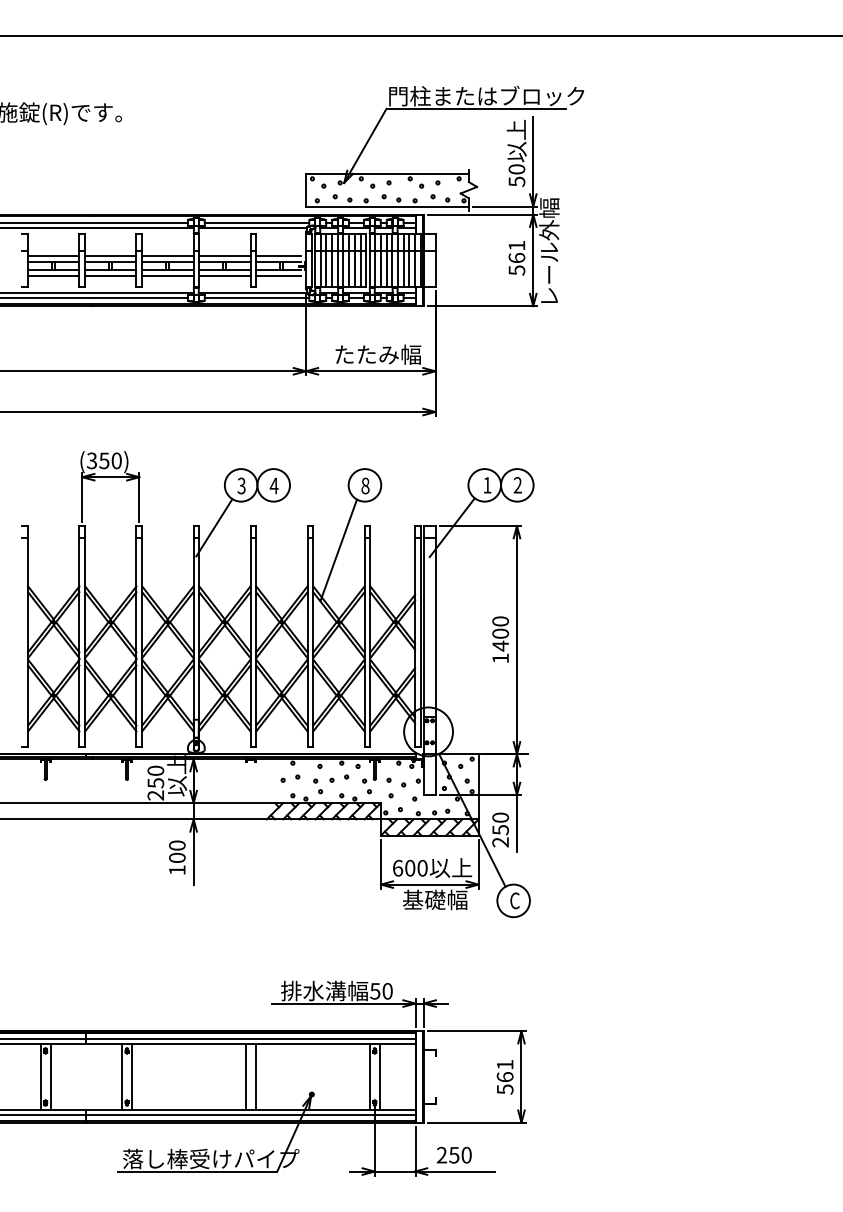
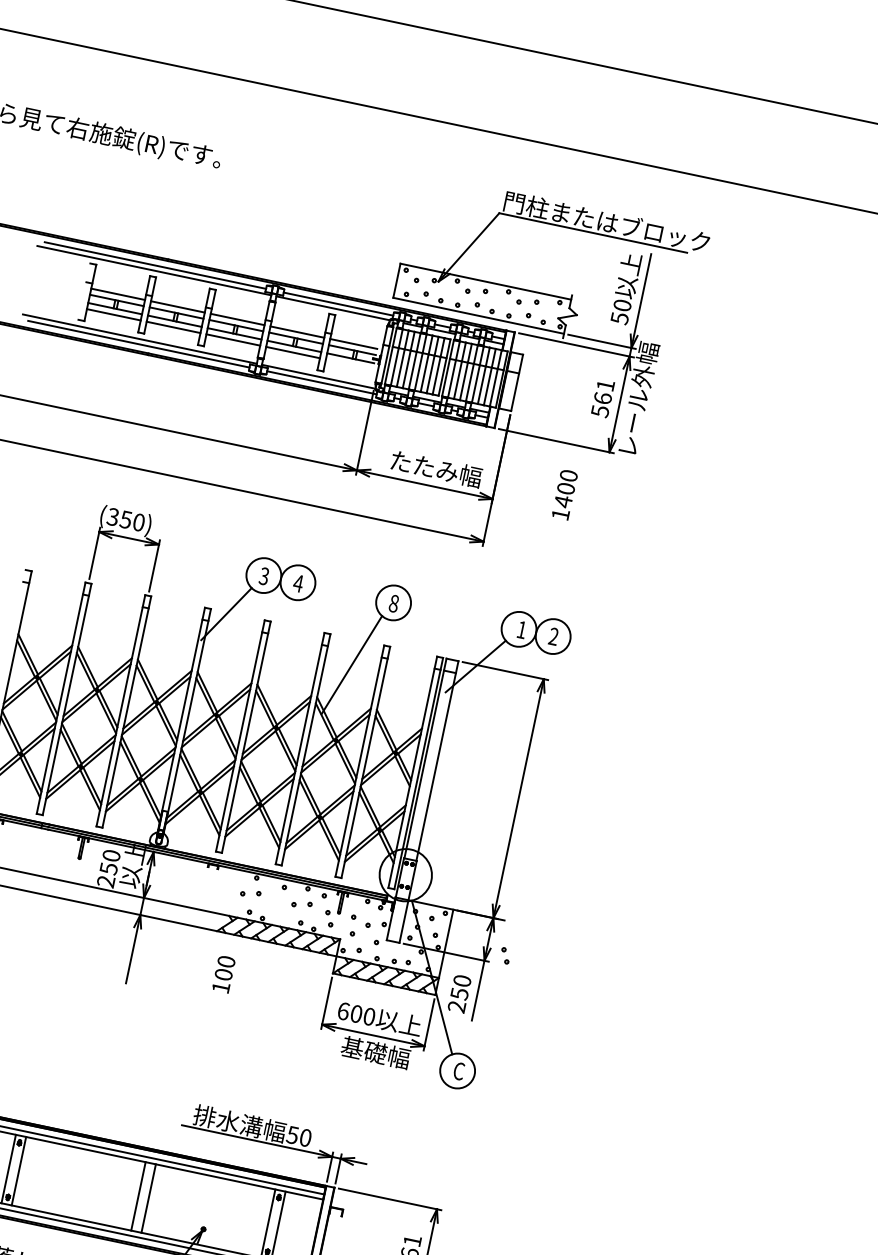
line: (278, 275) -> (349, 364), removed
text: (500, 639) -> (564, 494), moved
part: (318, 786) -> (505, 956), moved
text: (177, 857) -> (224, 974), moved

